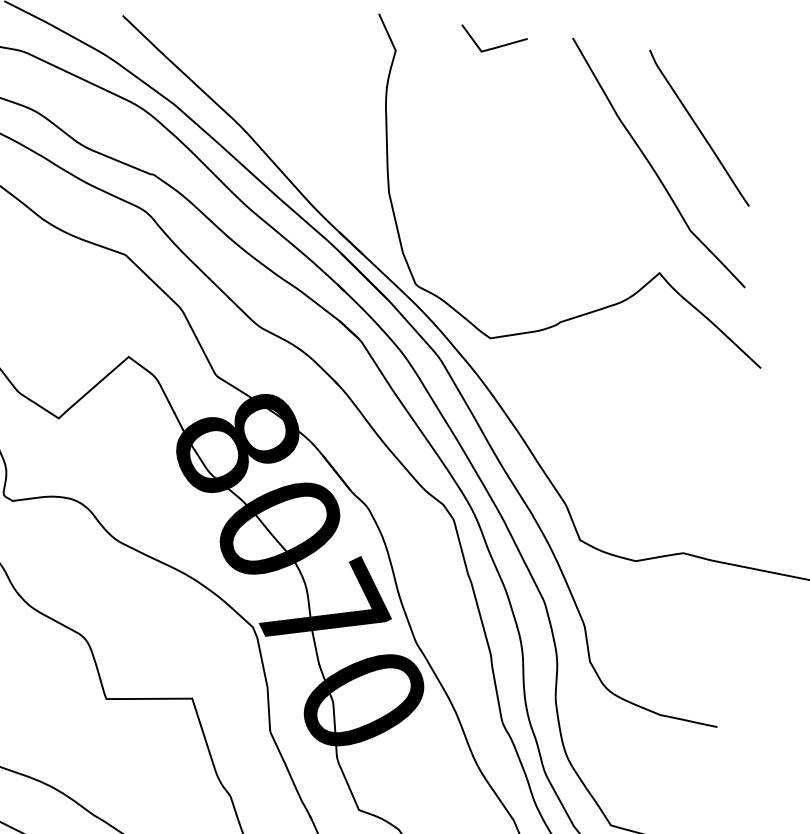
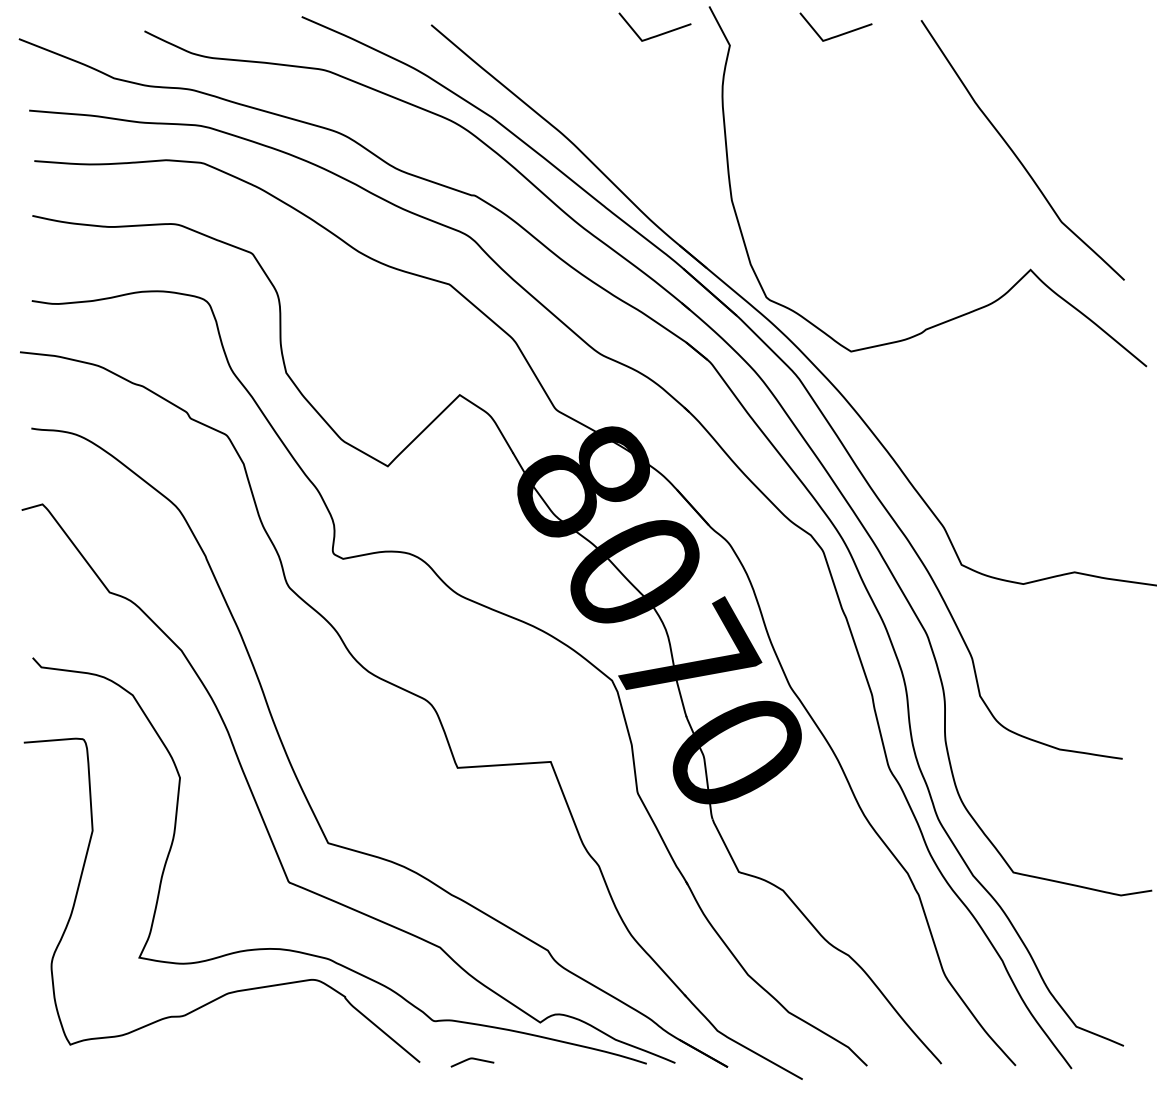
curve: (329, 36) -> (657, 34), added
curve: (699, 127) -> (1064, 109), removed

